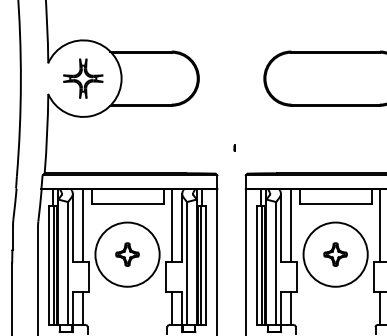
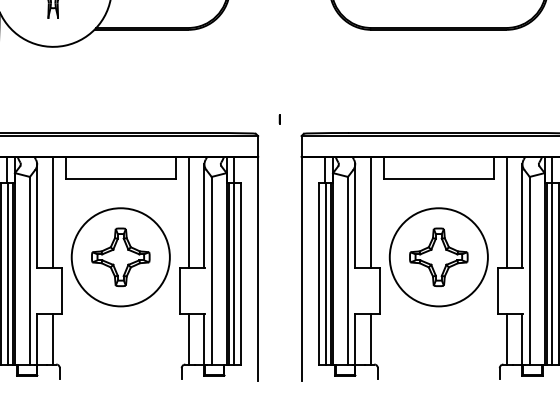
part: (234, 147) -> (279, 118), moved
part: (127, 254) -> (120, 257), size x1.67
part: (335, 254) -> (438, 257), size x1.67

